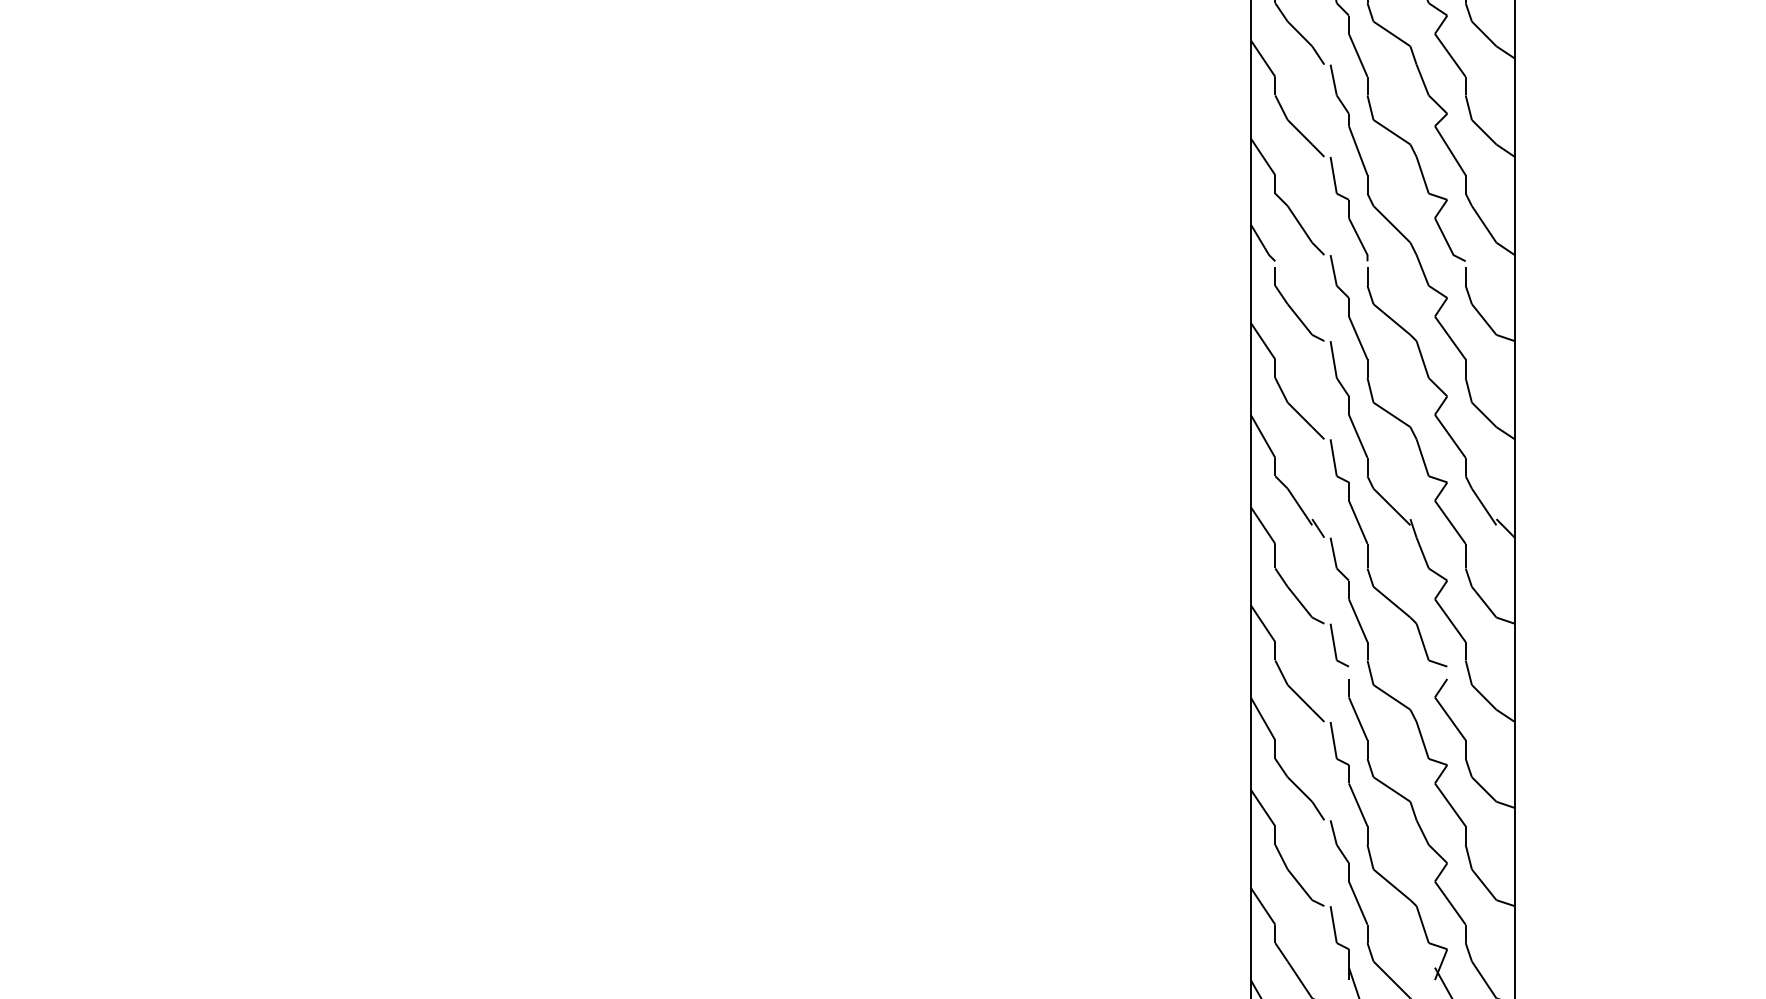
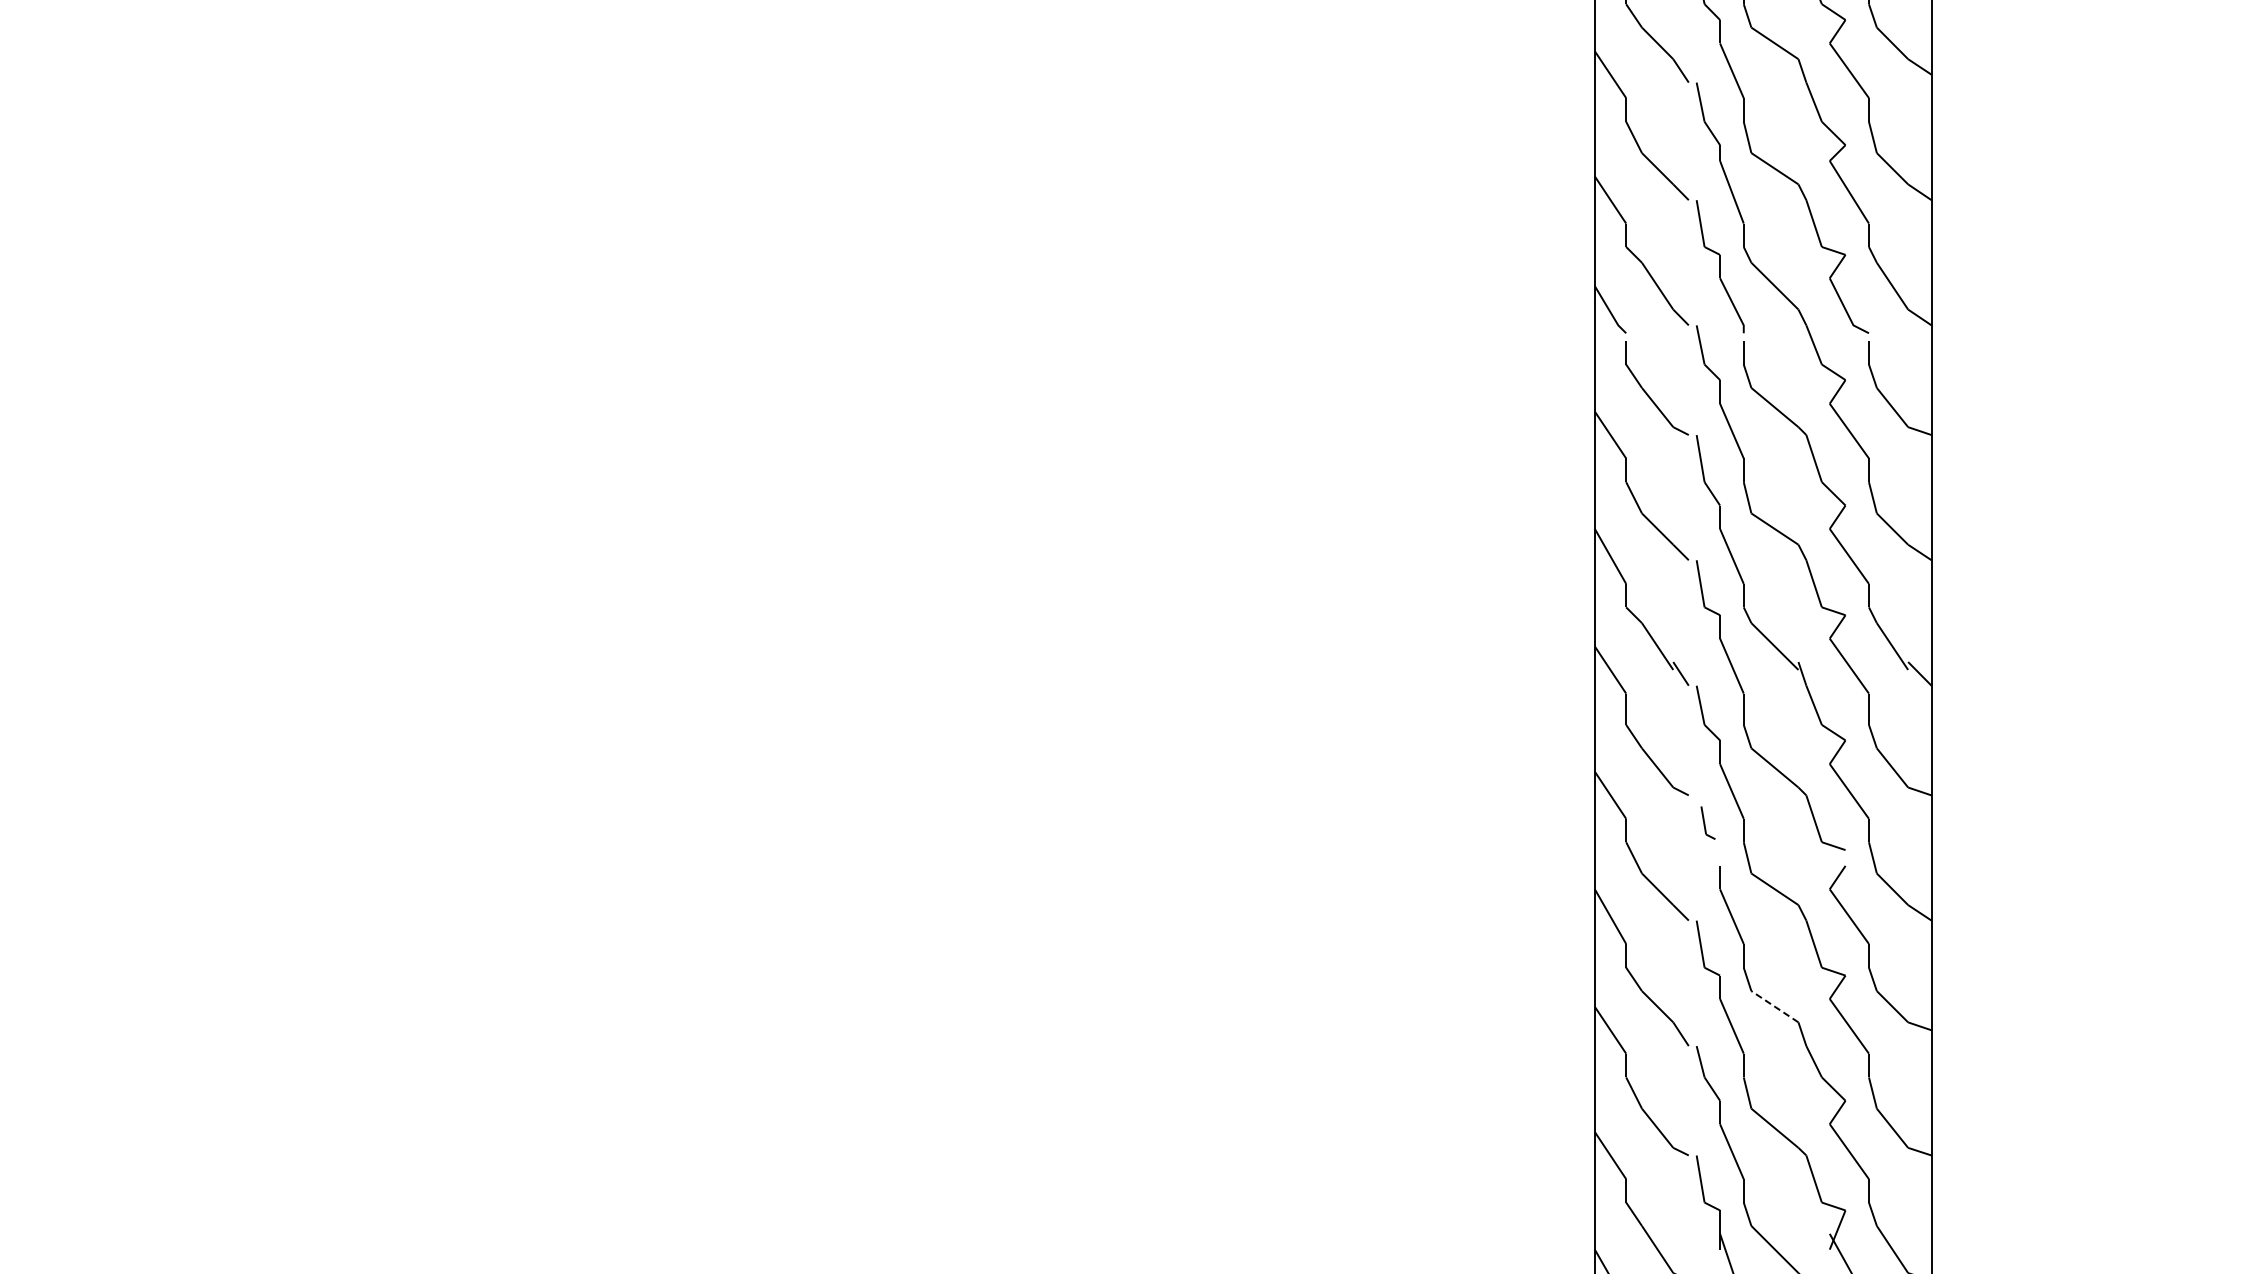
part: (1339, 644) -> (1708, 822), size x0.6
line: (1391, 789) -> (1774, 1006), solid -> dashed

